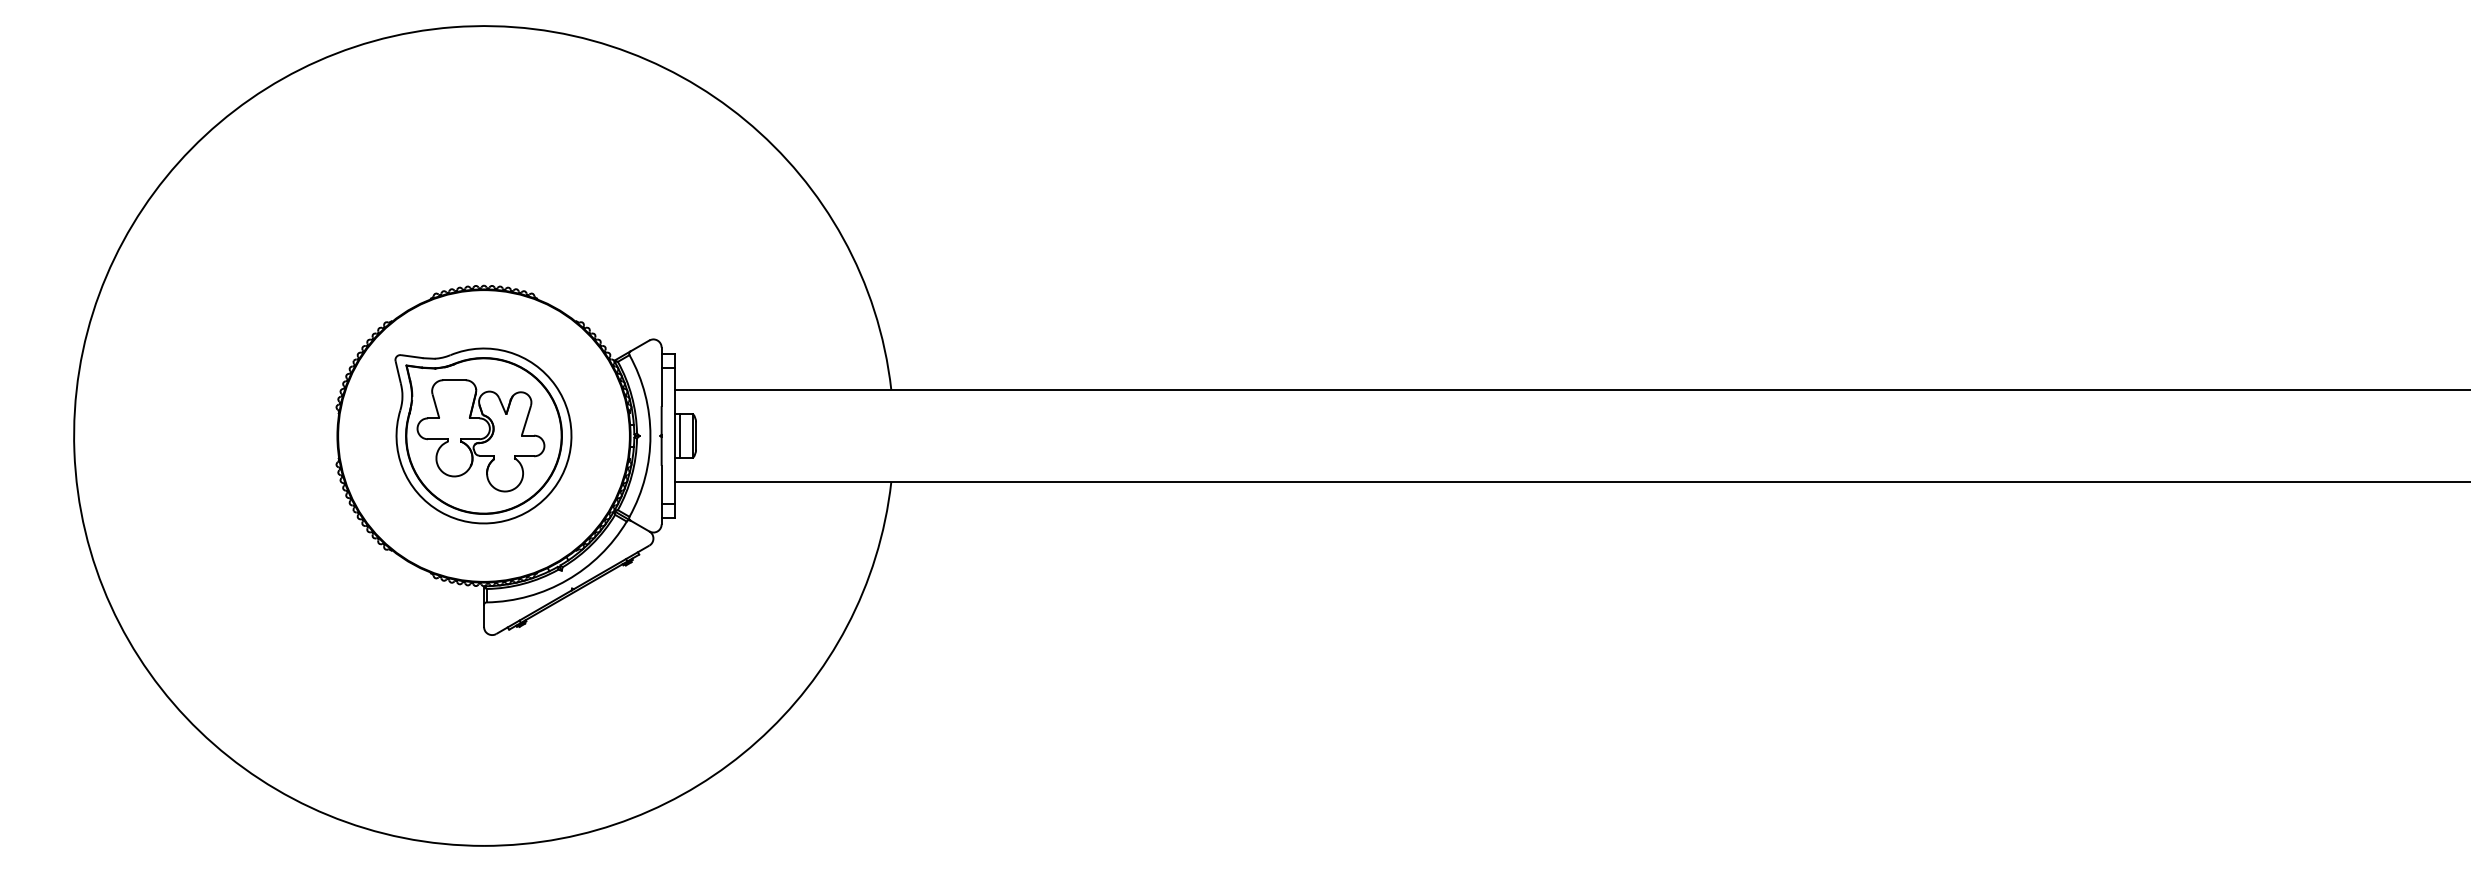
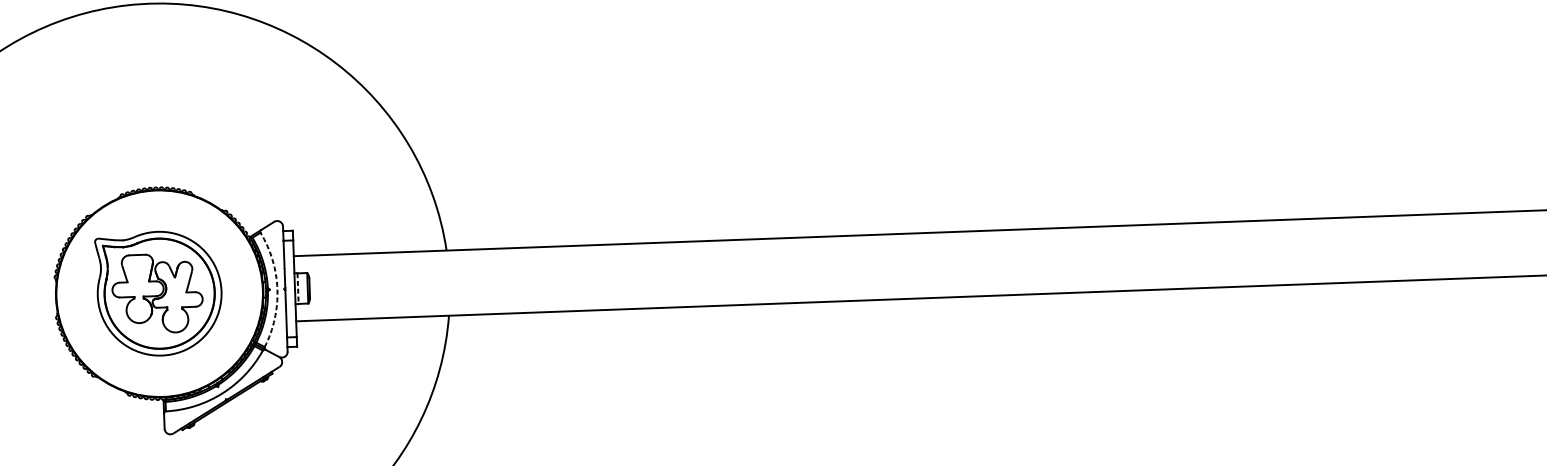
arc: (650, 436) -> (277, 289), solid -> dashed
line: (679, 436) -> (297, 289), solid -> dashed

